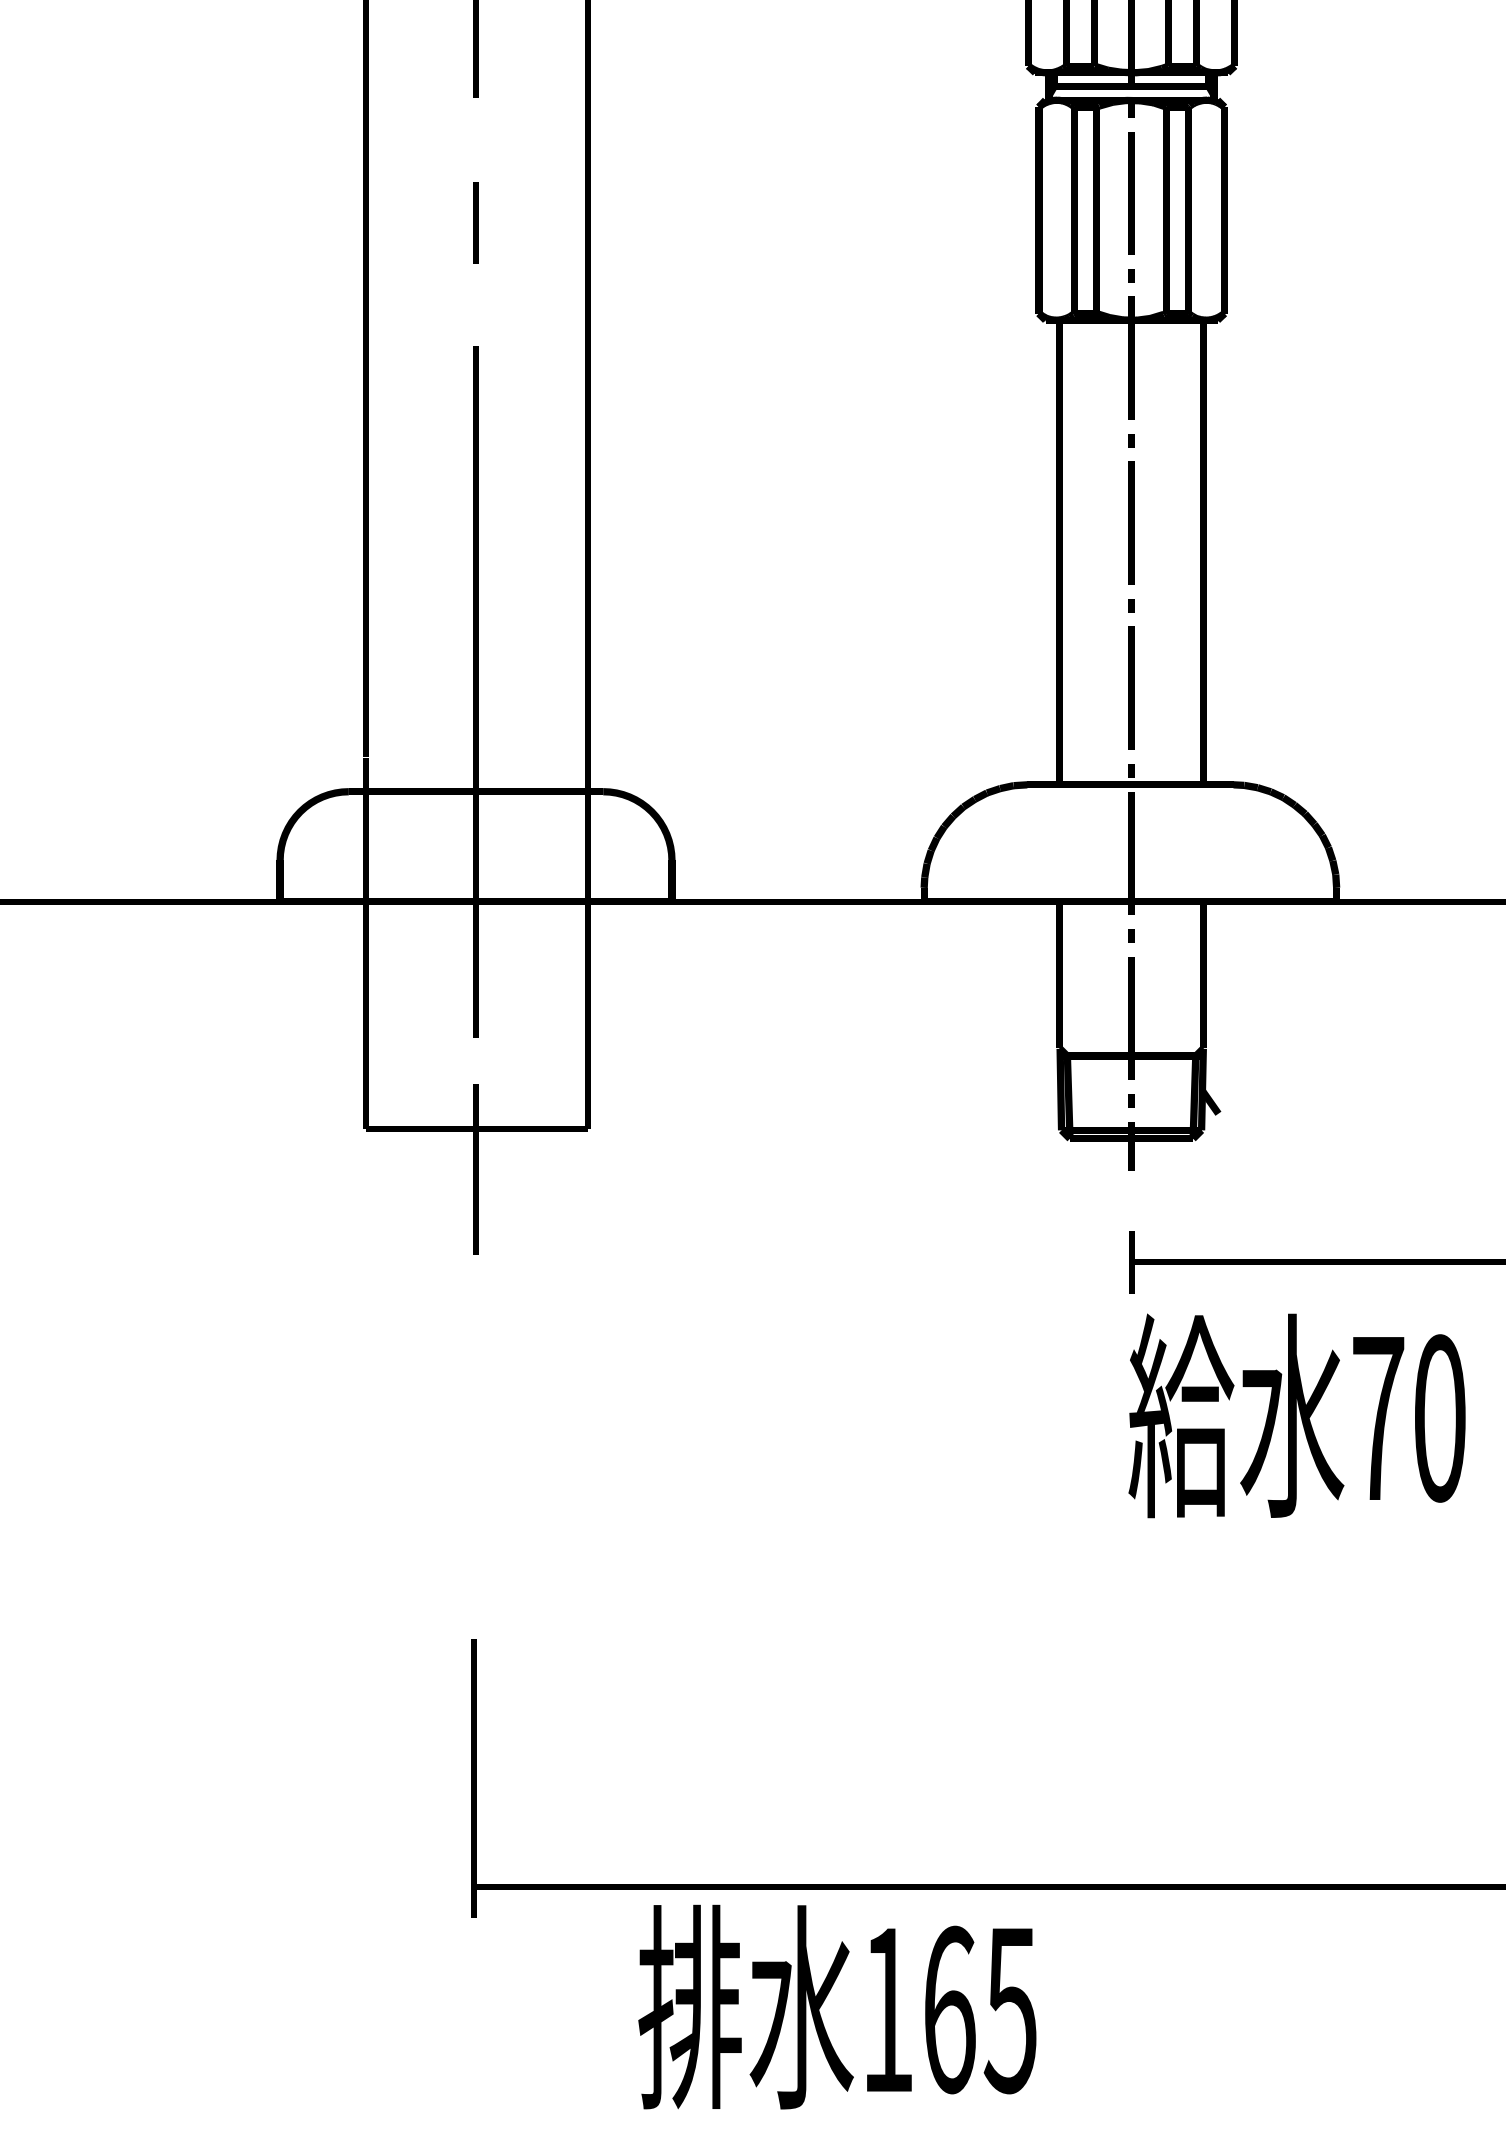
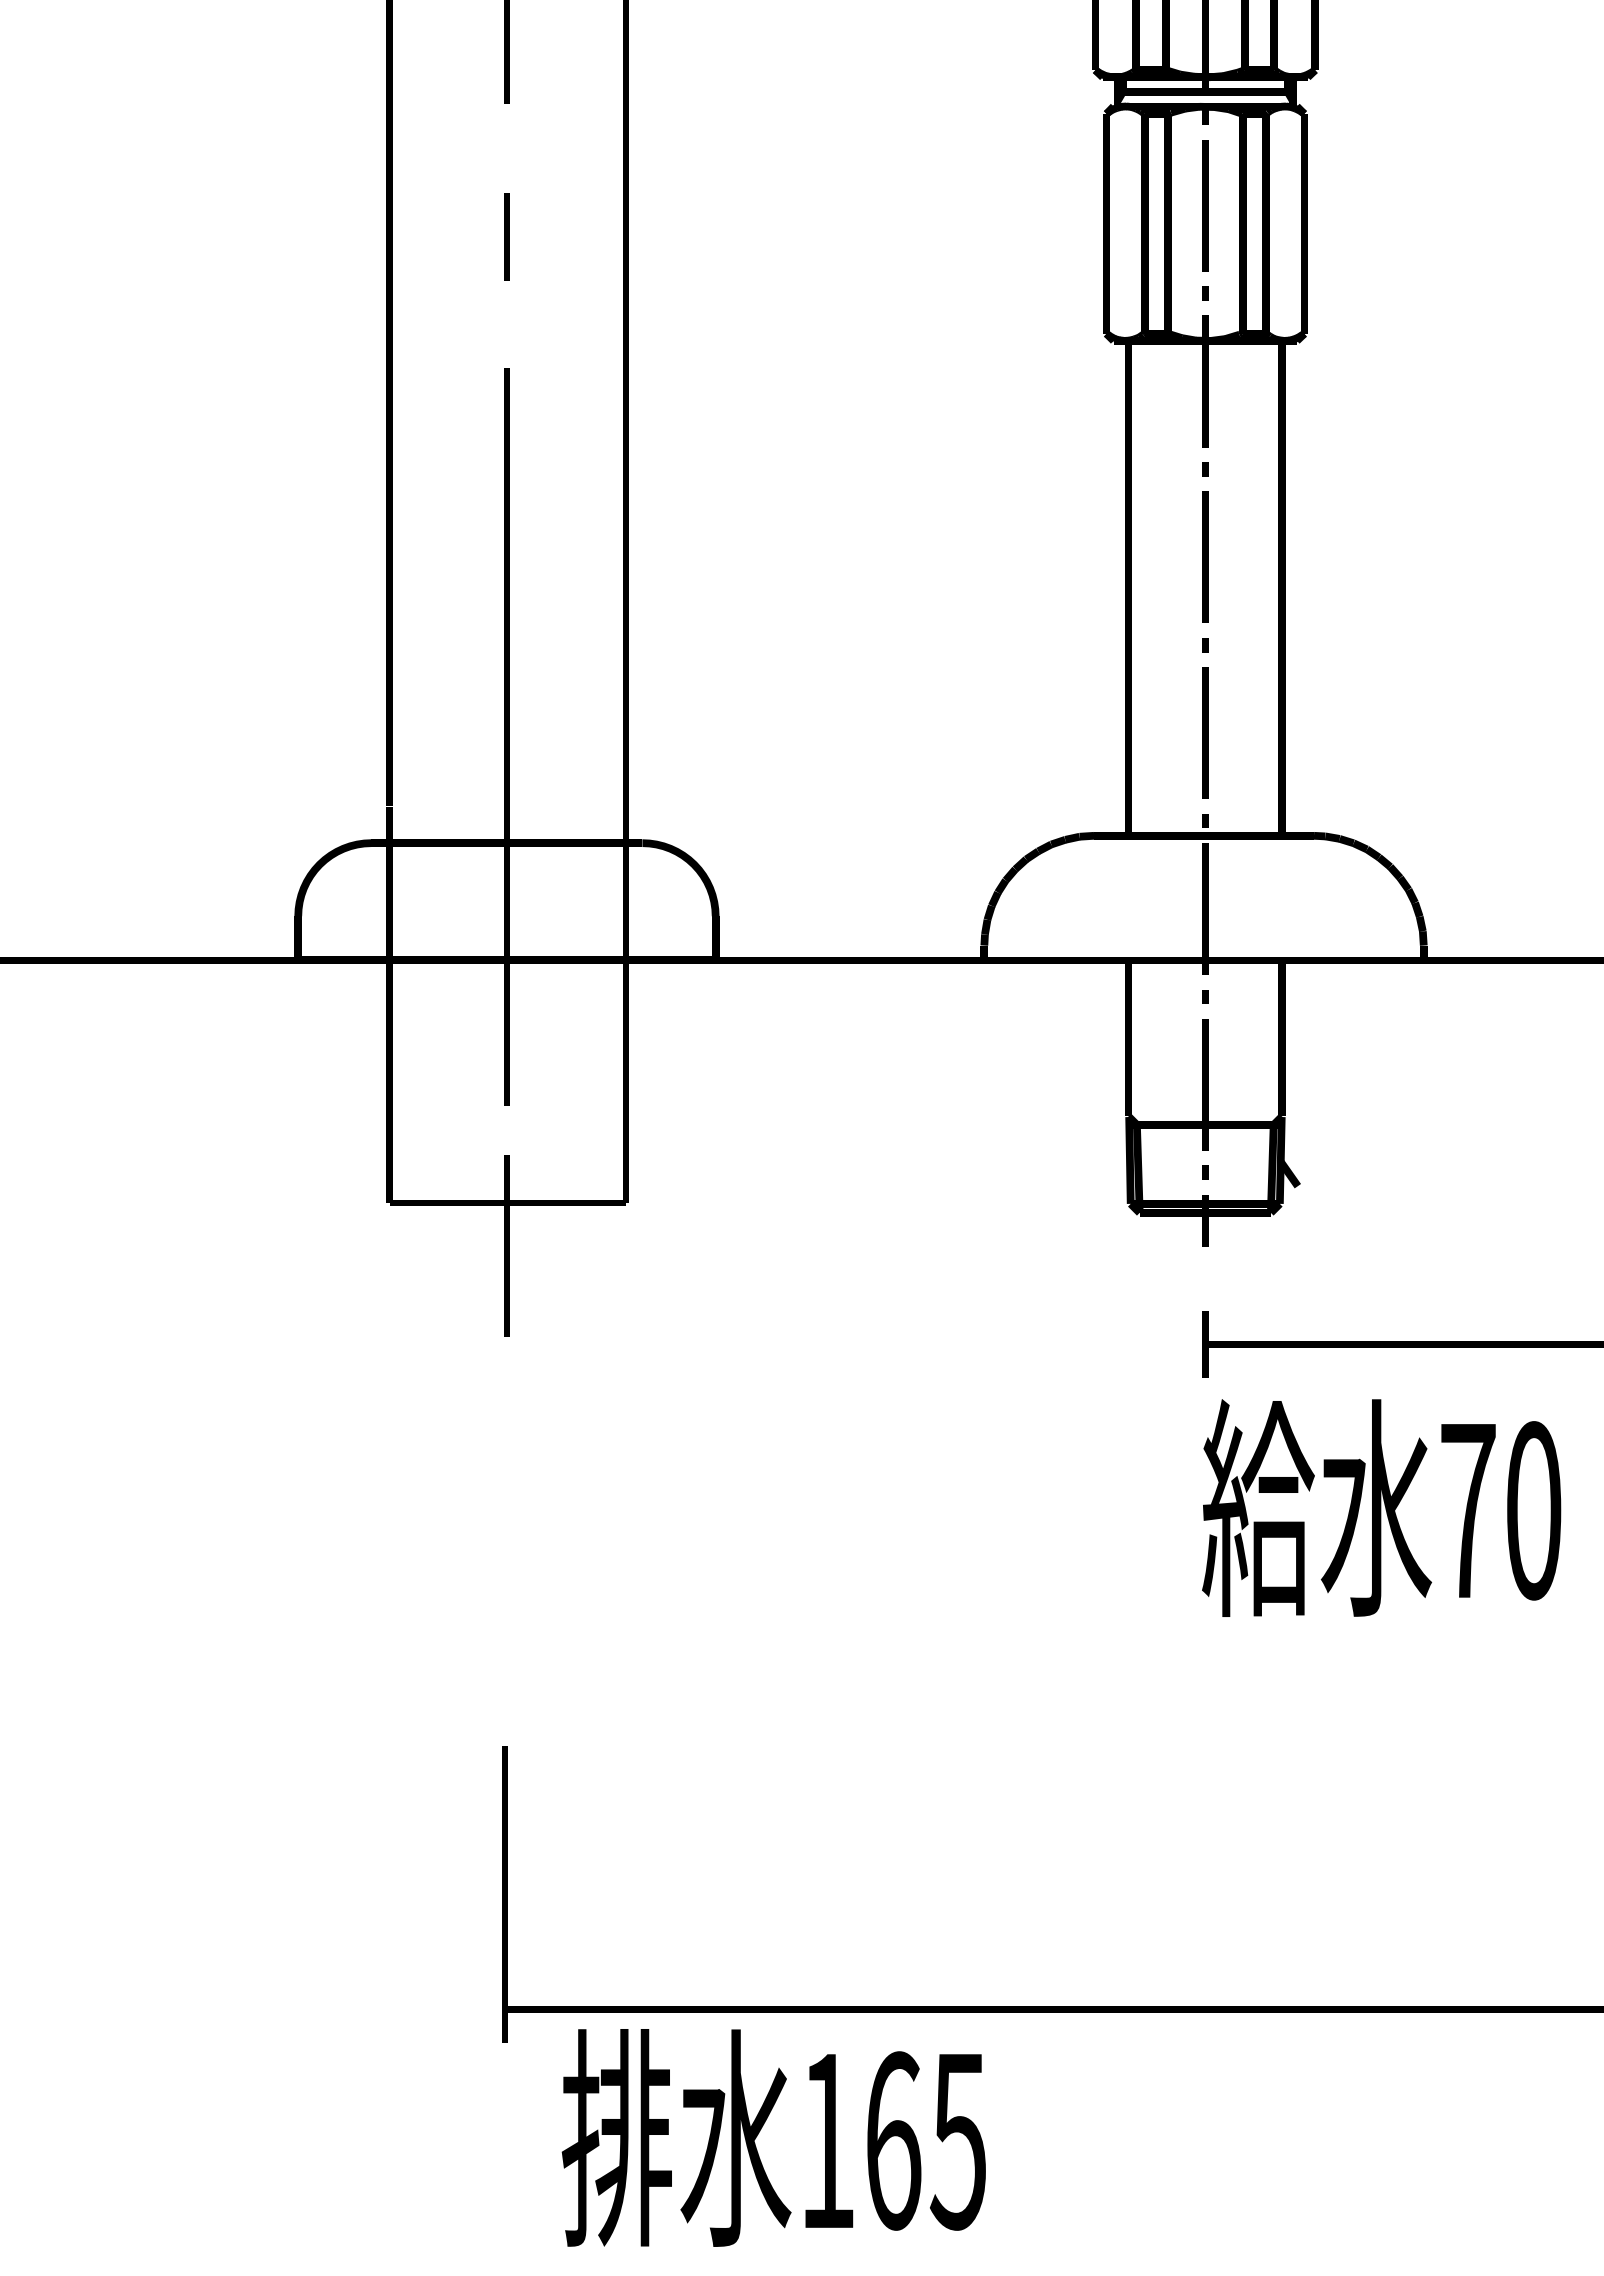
text: (837, 2006) -> (773, 2137), moved

